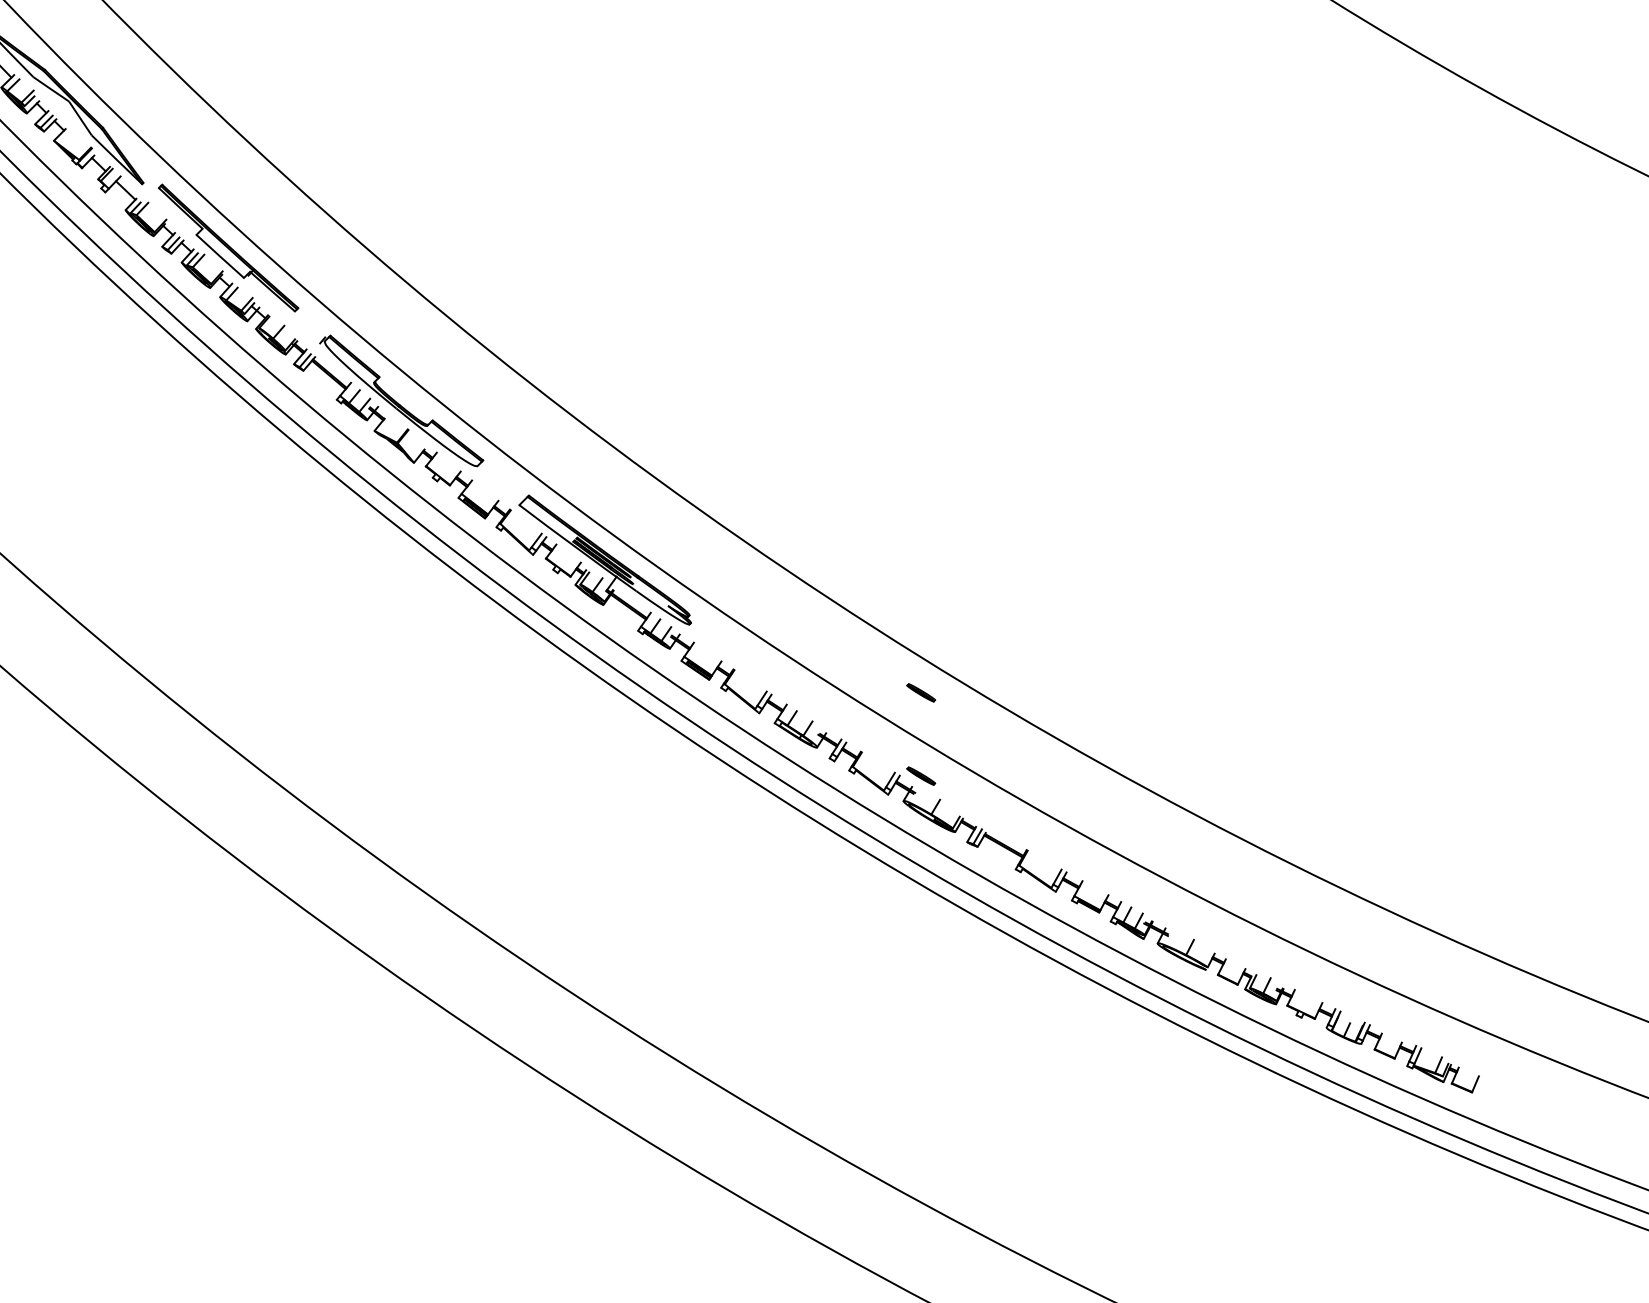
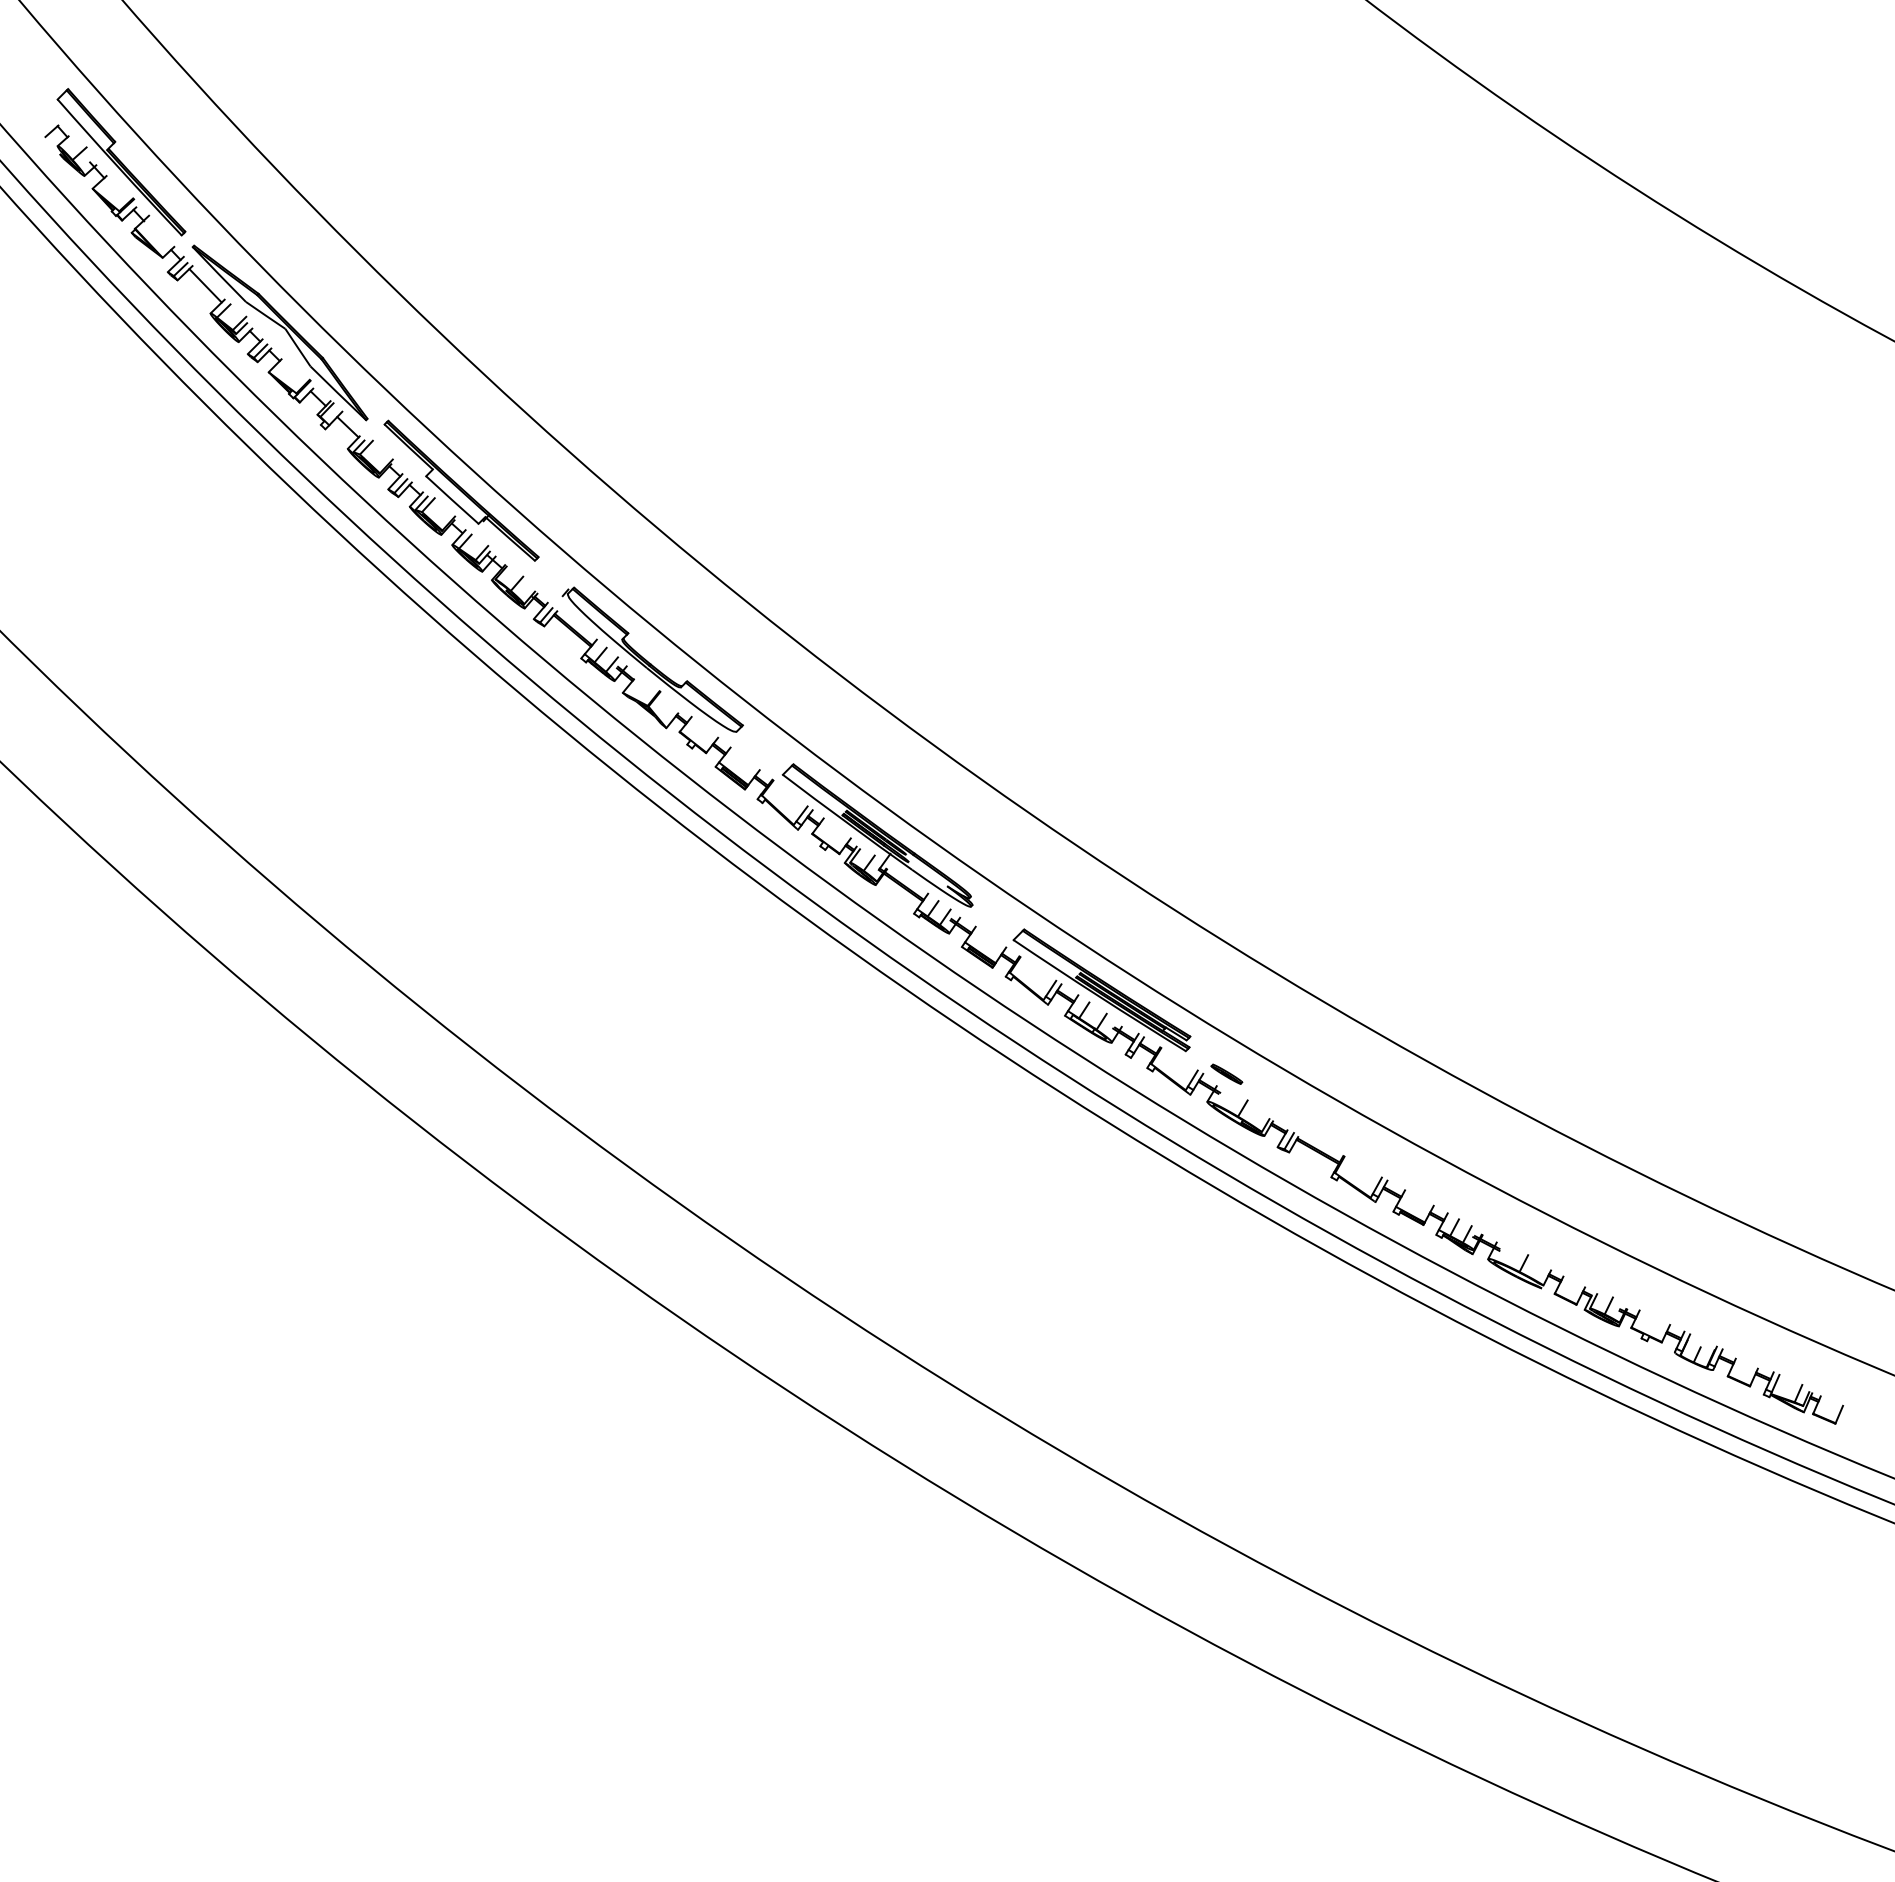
part: (920, 692) -> (1226, 981), removed
part: (807, 700) -> (1101, 990), added

